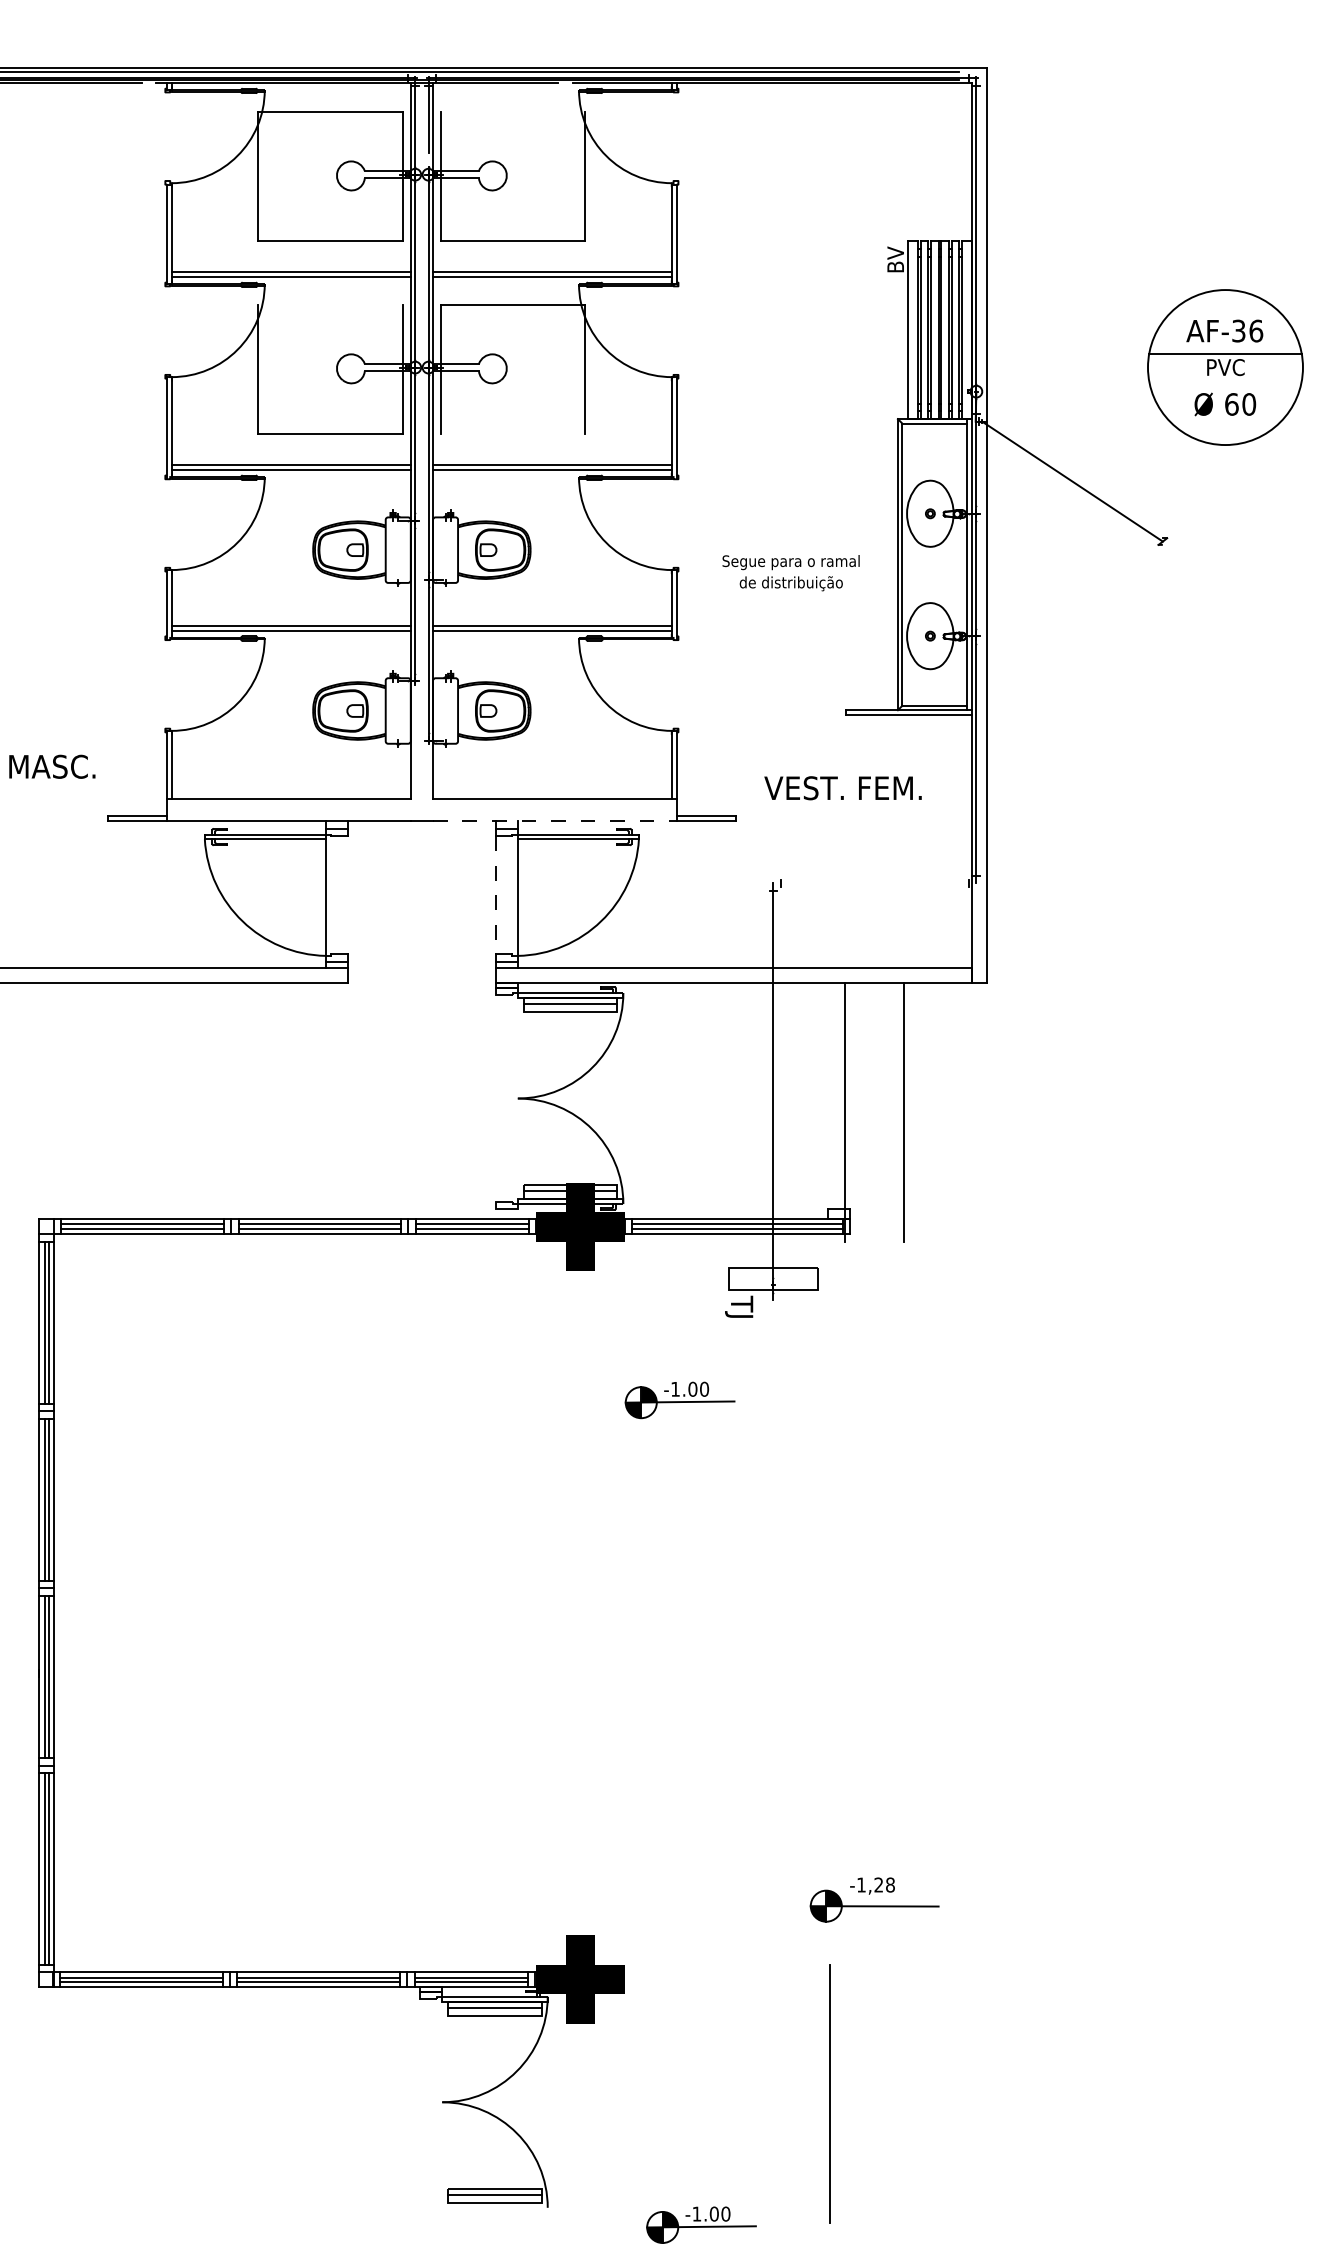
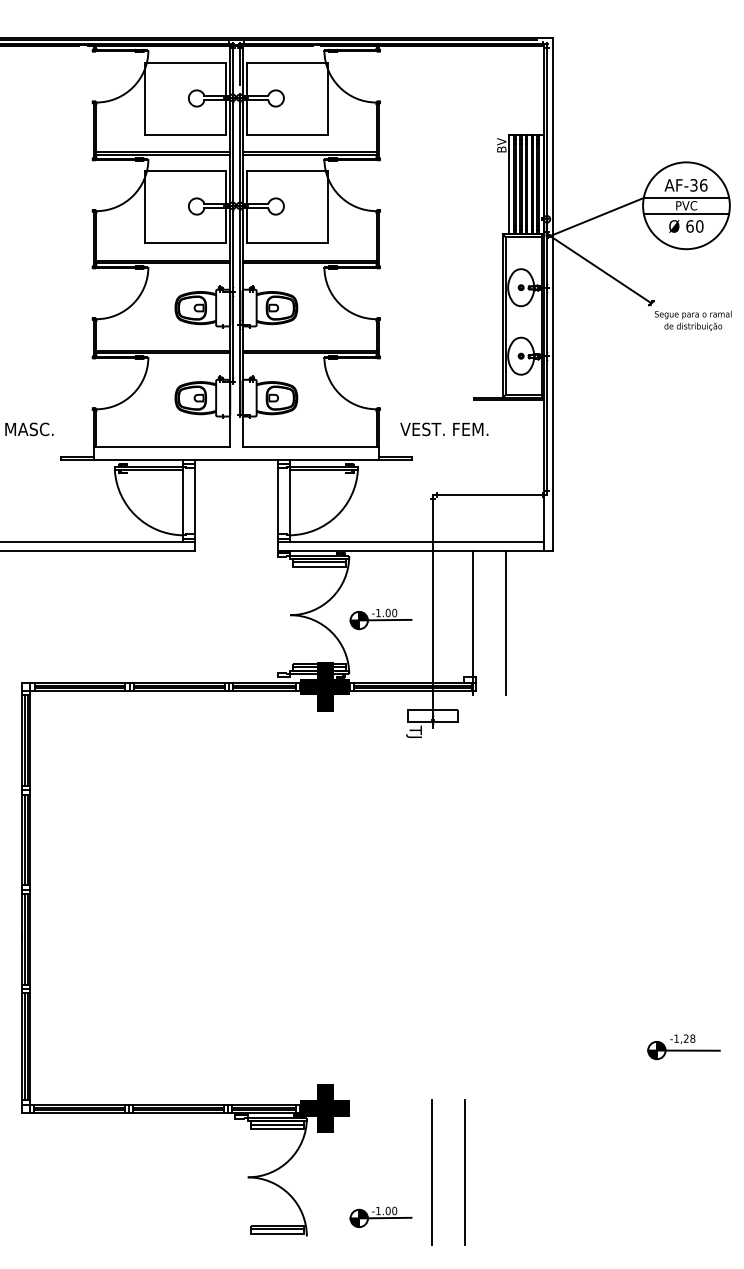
line: (511, 111) -> (286, 62), added
line: (329, 304) -> (184, 170), added
line: (1225, 381) -> (686, 213), added
line: (1064, 388) -> (596, 217), added
line: (511, 434) -> (286, 243), added
text: (789, 572) -> (692, 320), moved
text: (843, 788) -> (444, 429), moved
line: (555, 820) -> (311, 459), dashed -> solid
line: (873, 883) -> (489, 494), added
line: (348, 895) -> (195, 501), added
line: (495, 895) -> (277, 501), dashed -> solid
part: (679, 1400) -> (380, 619), moved
part: (873, 1900) -> (683, 1047), moved
line: (770, 2093) -> (431, 1172), added
part: (700, 2223) -> (380, 1216), moved

